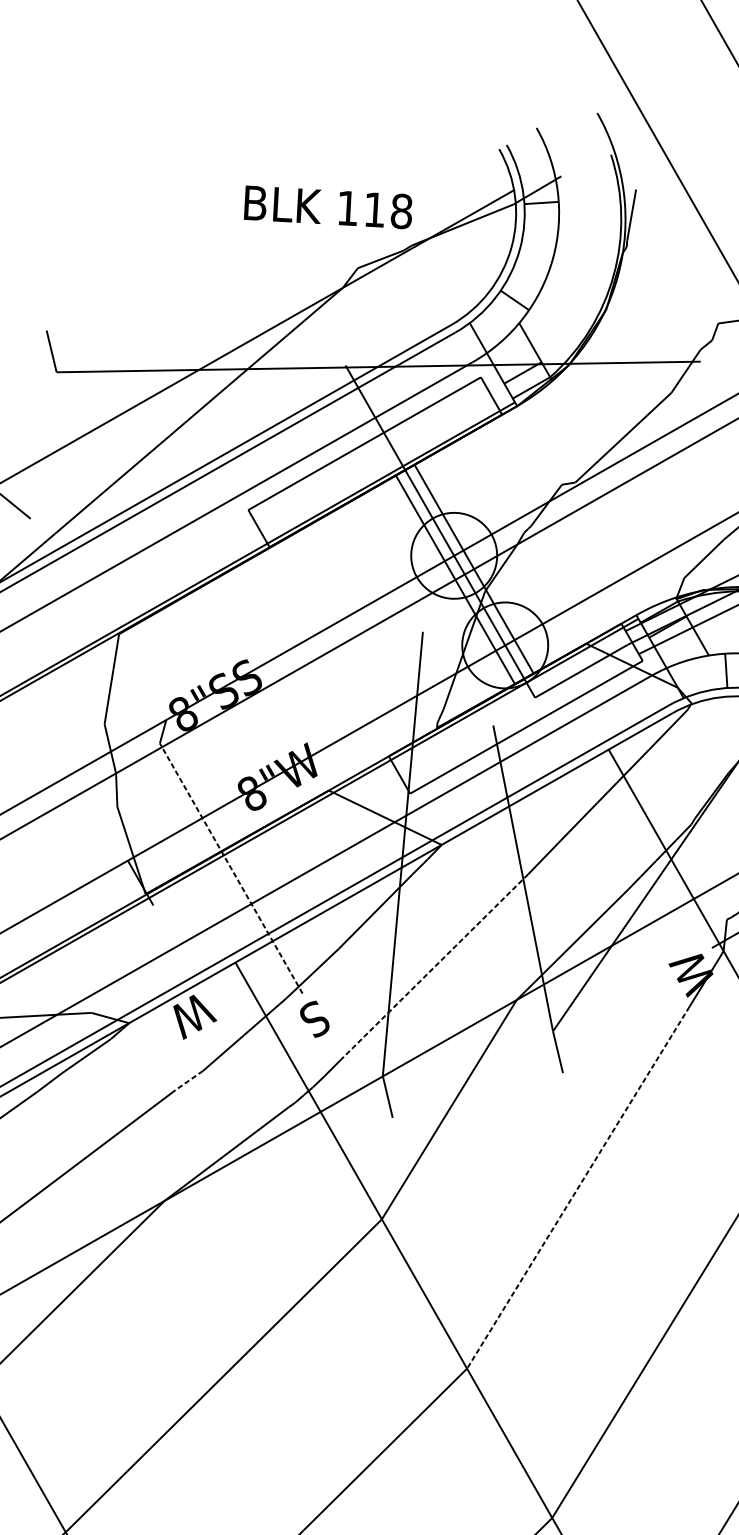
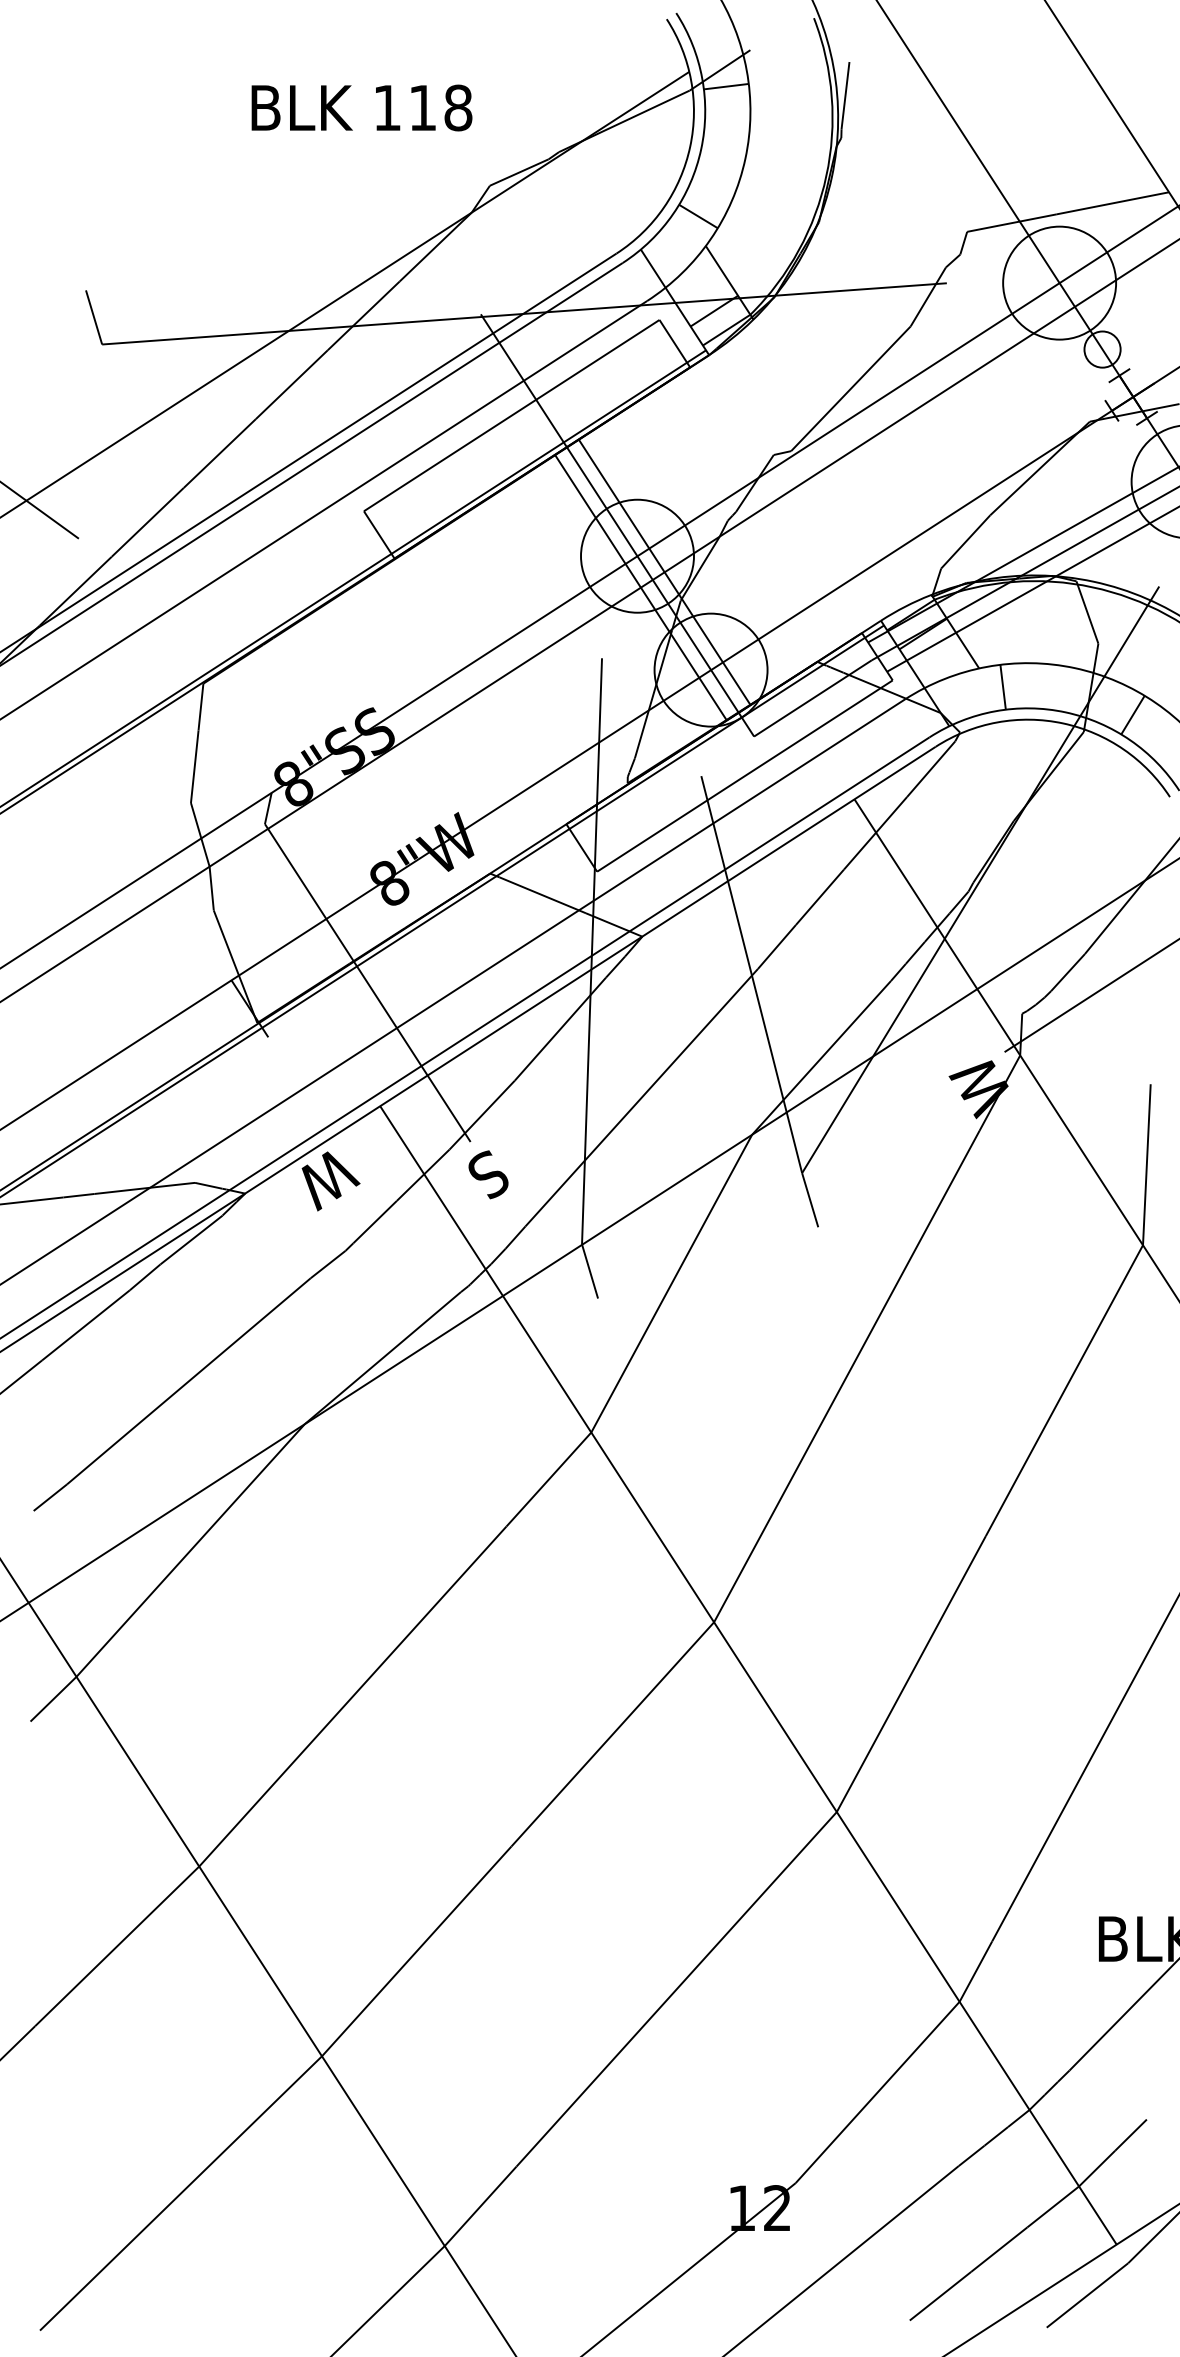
text: (328, 206) -> (361, 107), moved
line: (231, 868) -> (367, 982), dashed -> solid
line: (434, 967) -> (641, 1097), dashed -> solid
line: (188, 1080) -> (327, 1264), dashed -> solid
line: (578, 1188) -> (846, 1377), dashed -> solid

